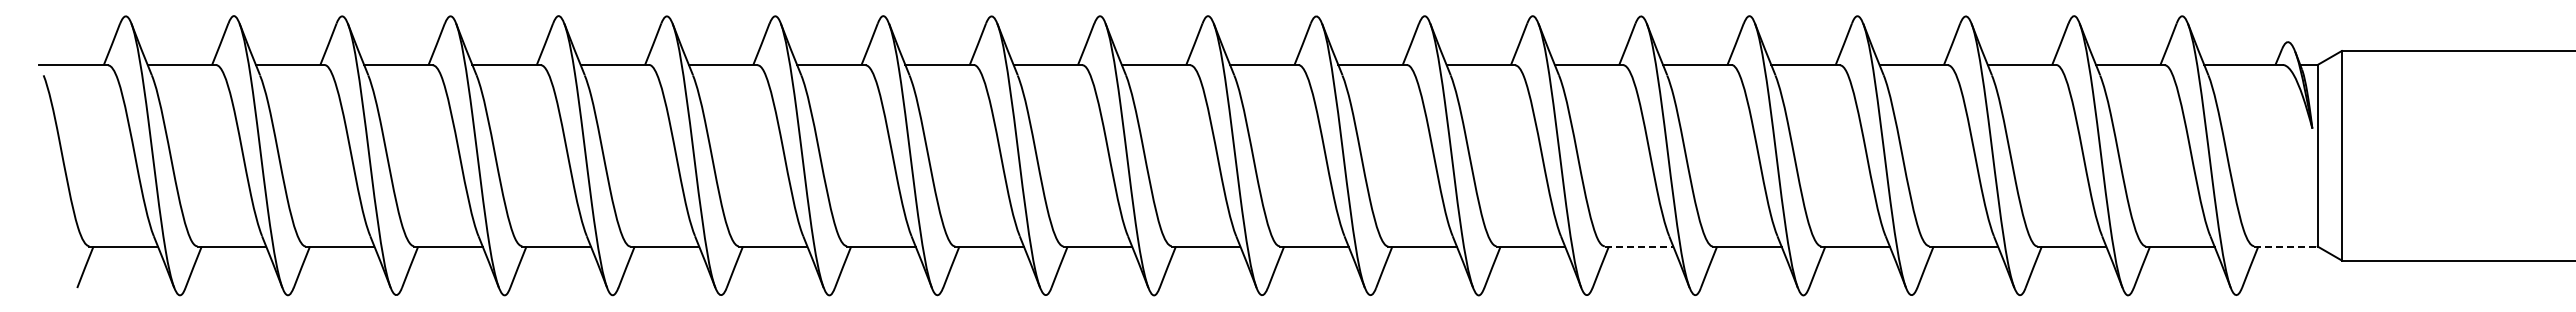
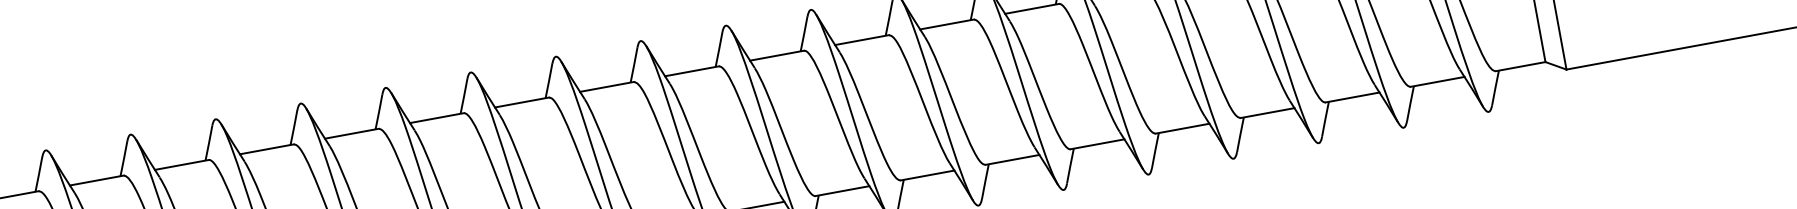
line: (1639, 246) -> (1012, 159), dashed -> solid
line: (2285, 246) -> (1520, 66), dashed -> solid

